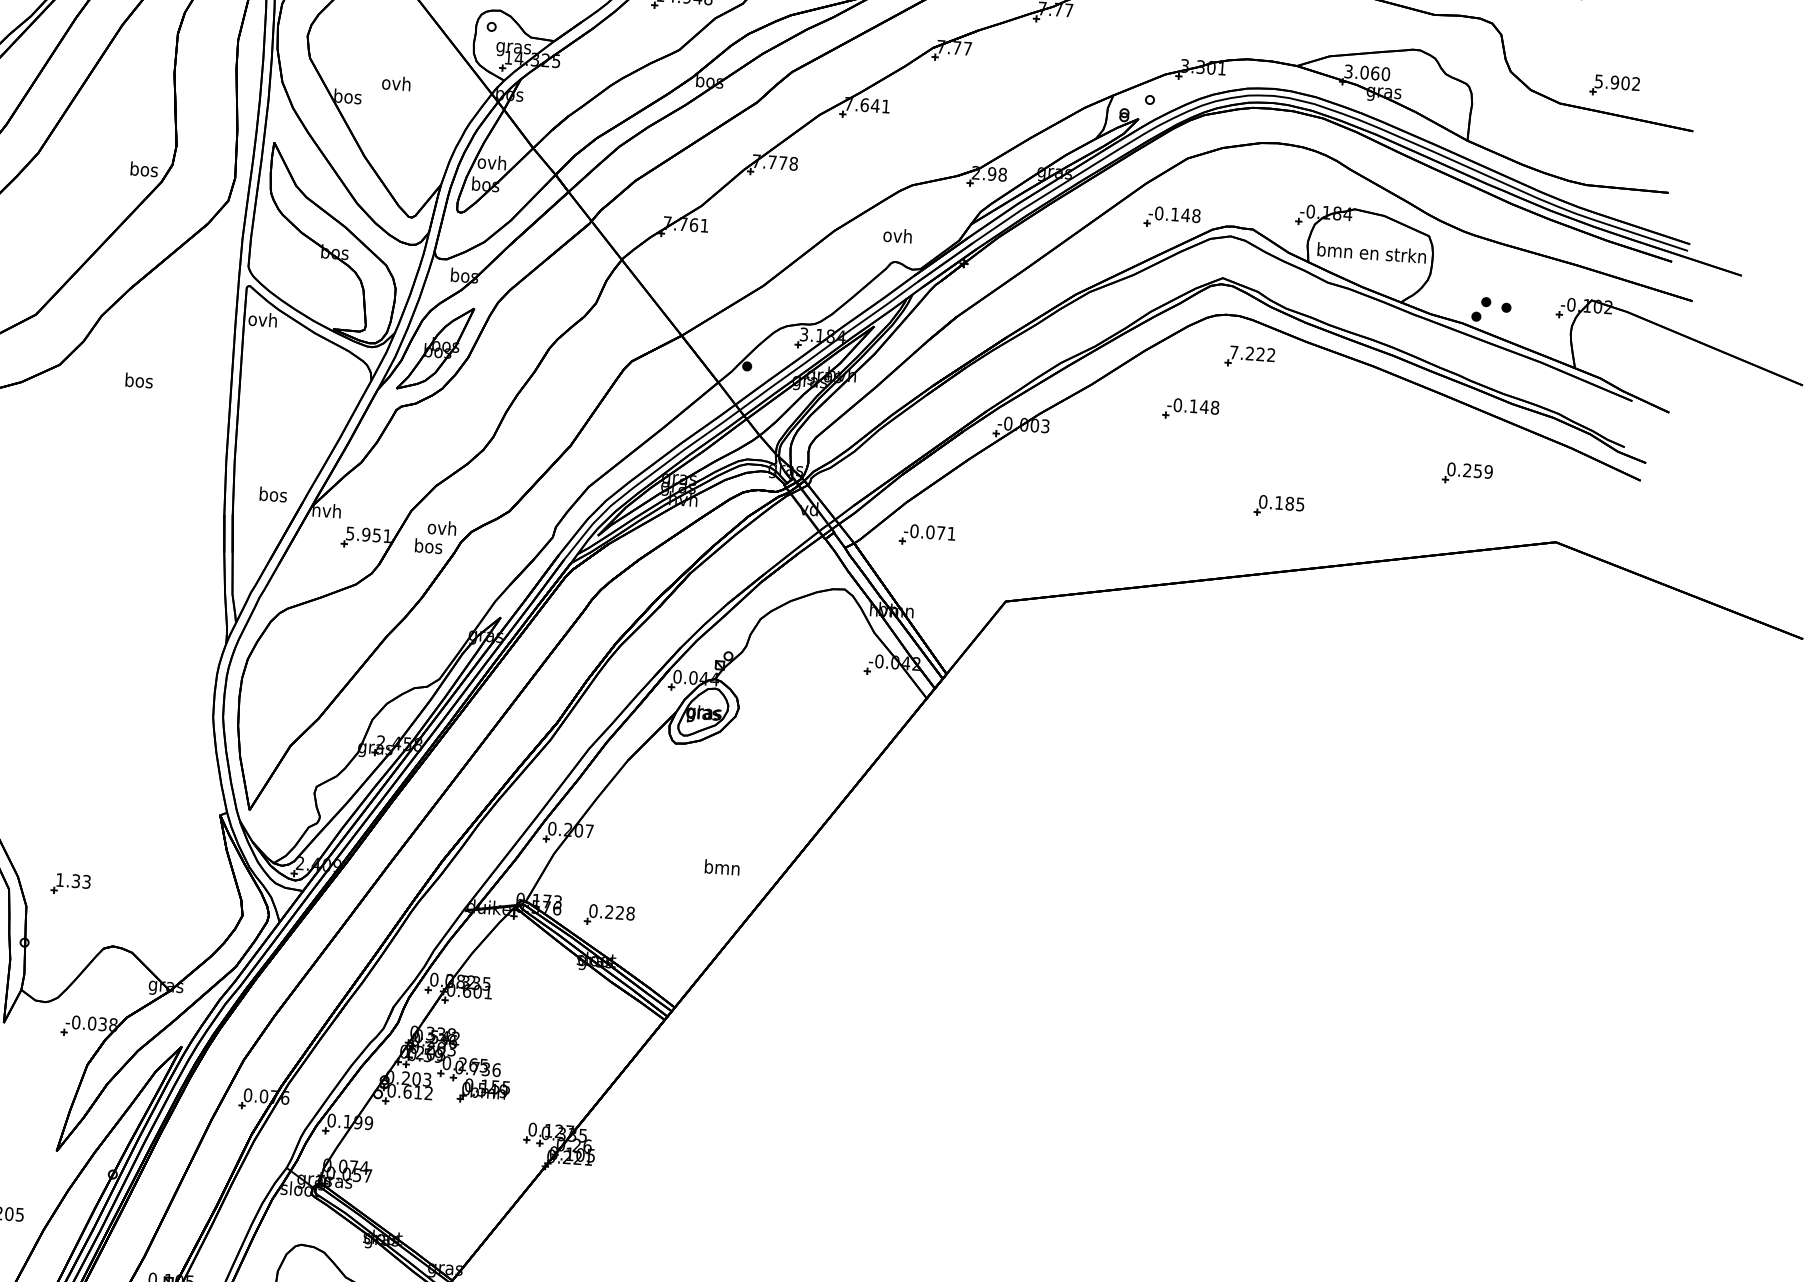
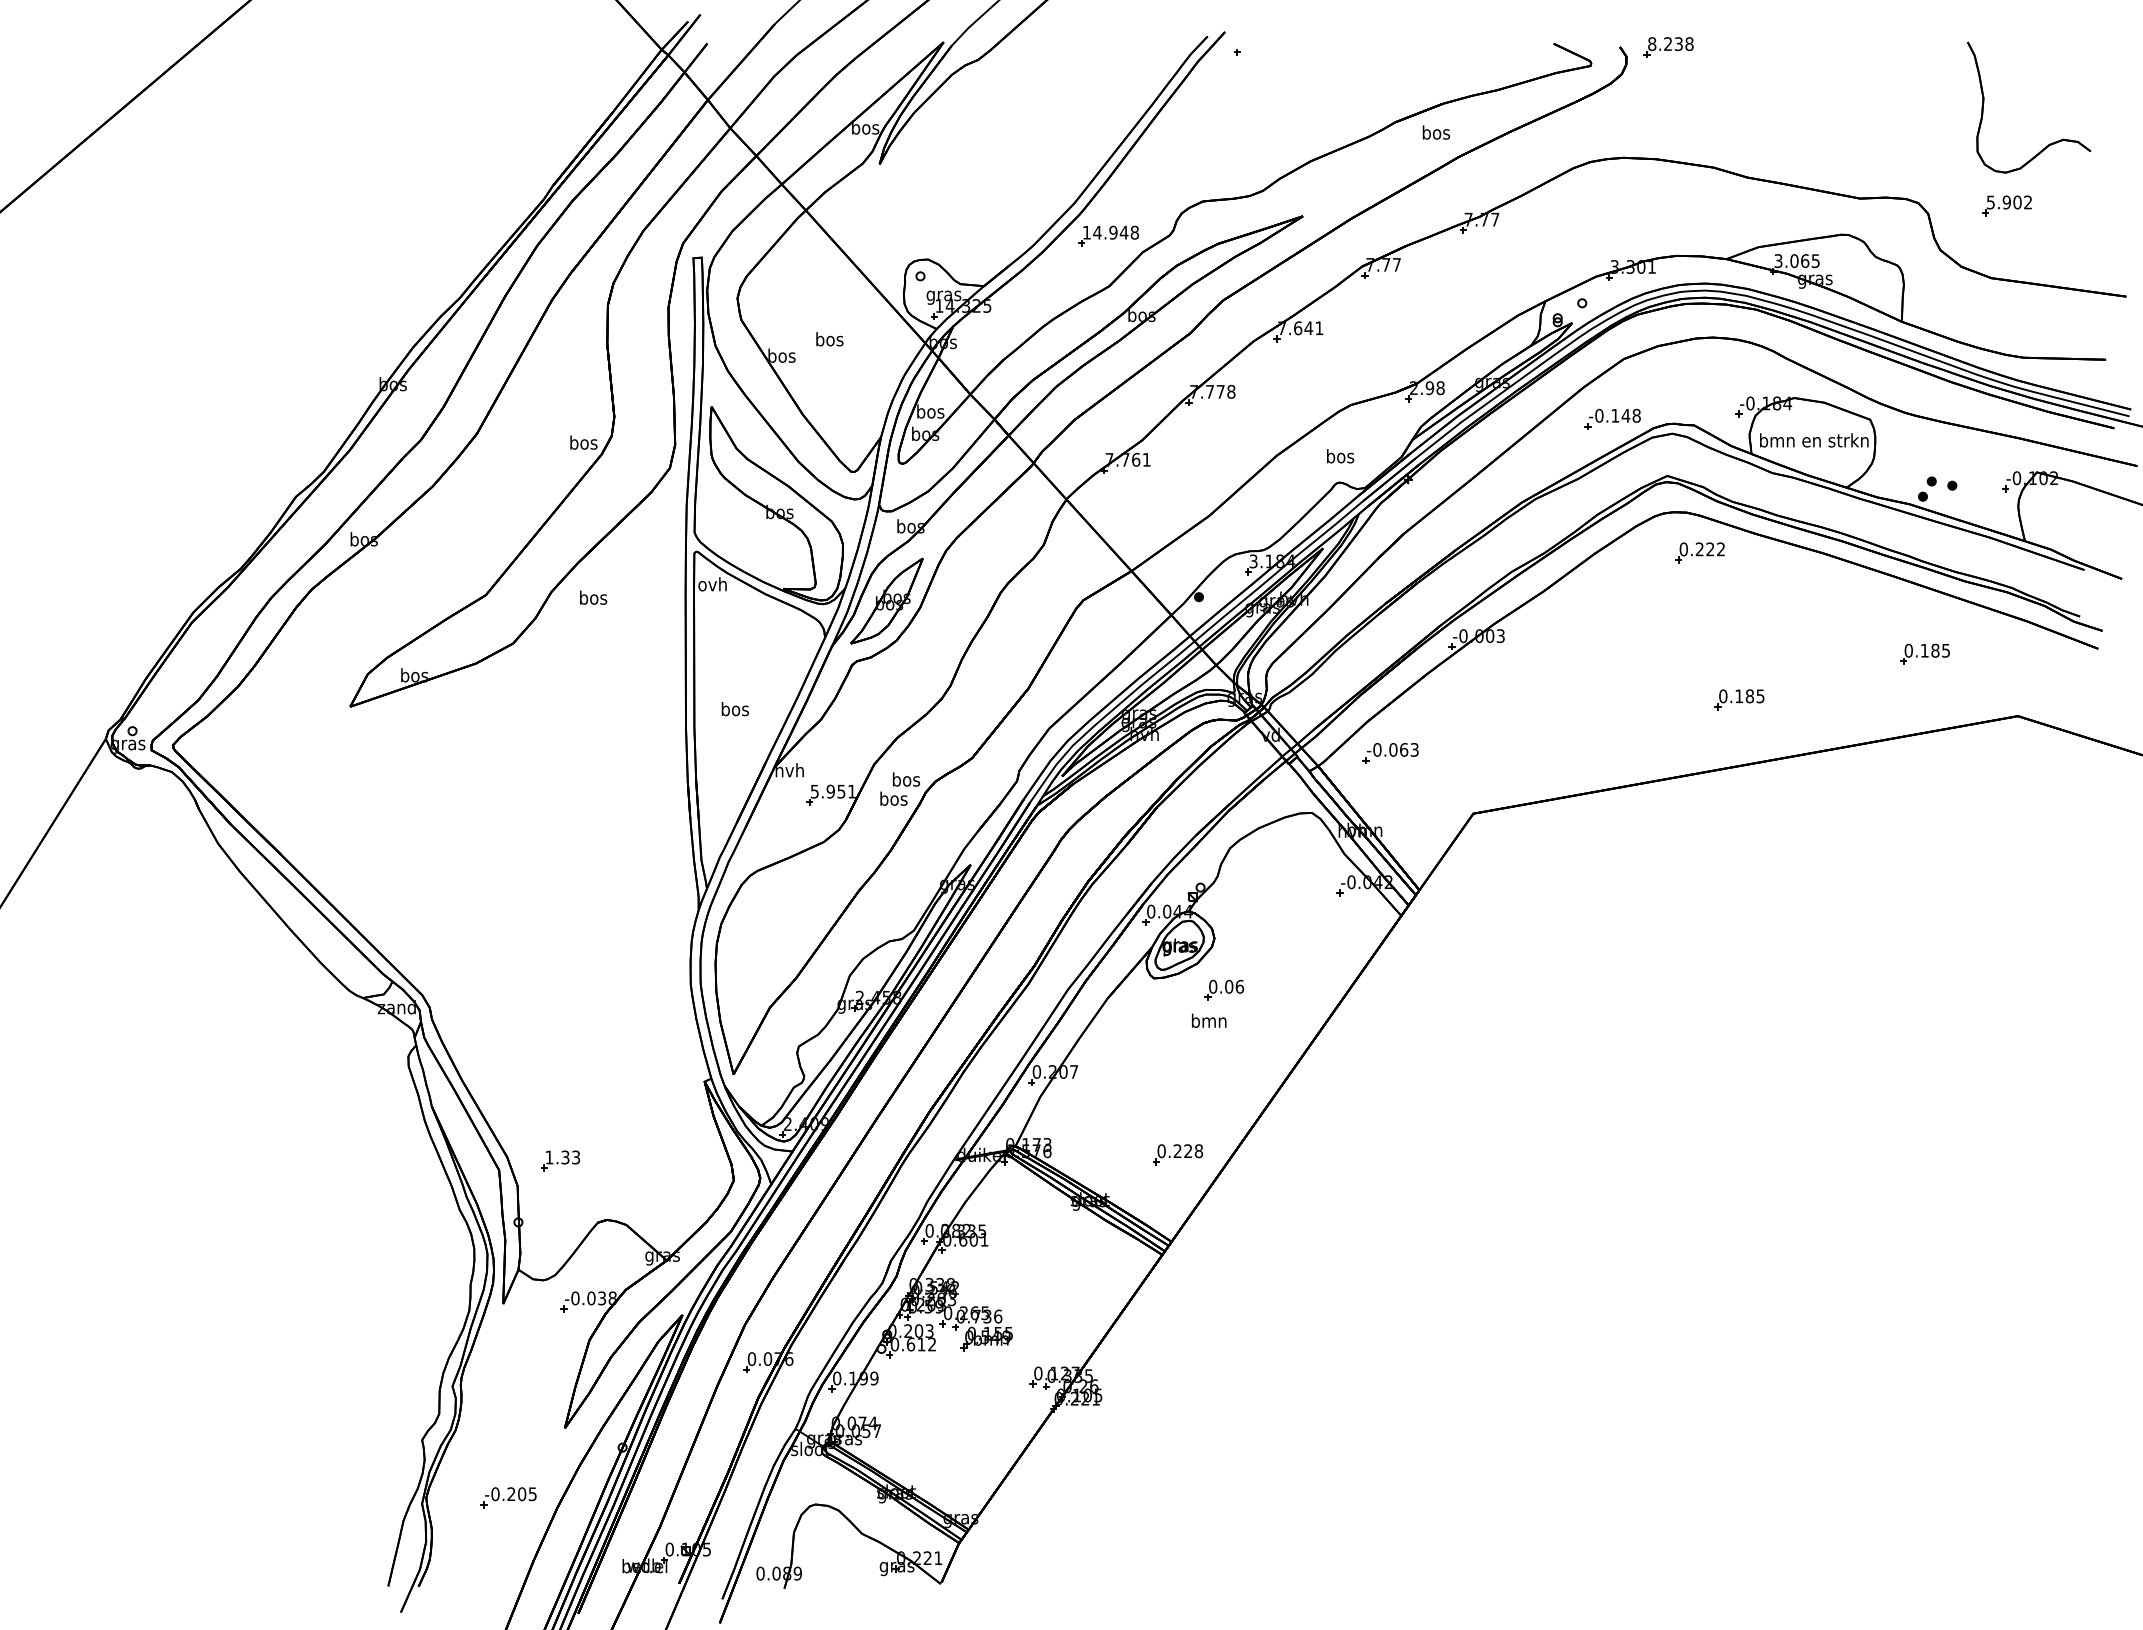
text: (1385, 74) -> (1815, 261), 3.060 -> 3.065
text: (396, 83) -> (829, 339), ovh -> bos
part: (1614, 85) -> (2006, 205), moved
text: (492, 162) -> (930, 411), ovh -> bos
text: (897, 235) -> (1339, 456), ovh -> bos
text: (1233, 352) -> (1683, 549), 7.222 -> 0.222
text: (139, 380) -> (593, 597), moved
part: (1190, 408) -> (1644, 608), removed
text: (1478, 470) -> (1935, 650), 0.259 -> 0.185
text: (272, 494) -> (734, 709), moved
text: (441, 527) -> (905, 779), ovh -> bos
text: (946, 533) -> (1409, 749), -0.071 -> -0.063
part: (745, 759) -> (1224, 989), added
text: (722, 867) -> (1209, 1020), moved
part: (610, 915) -> (1178, 1154), moved

